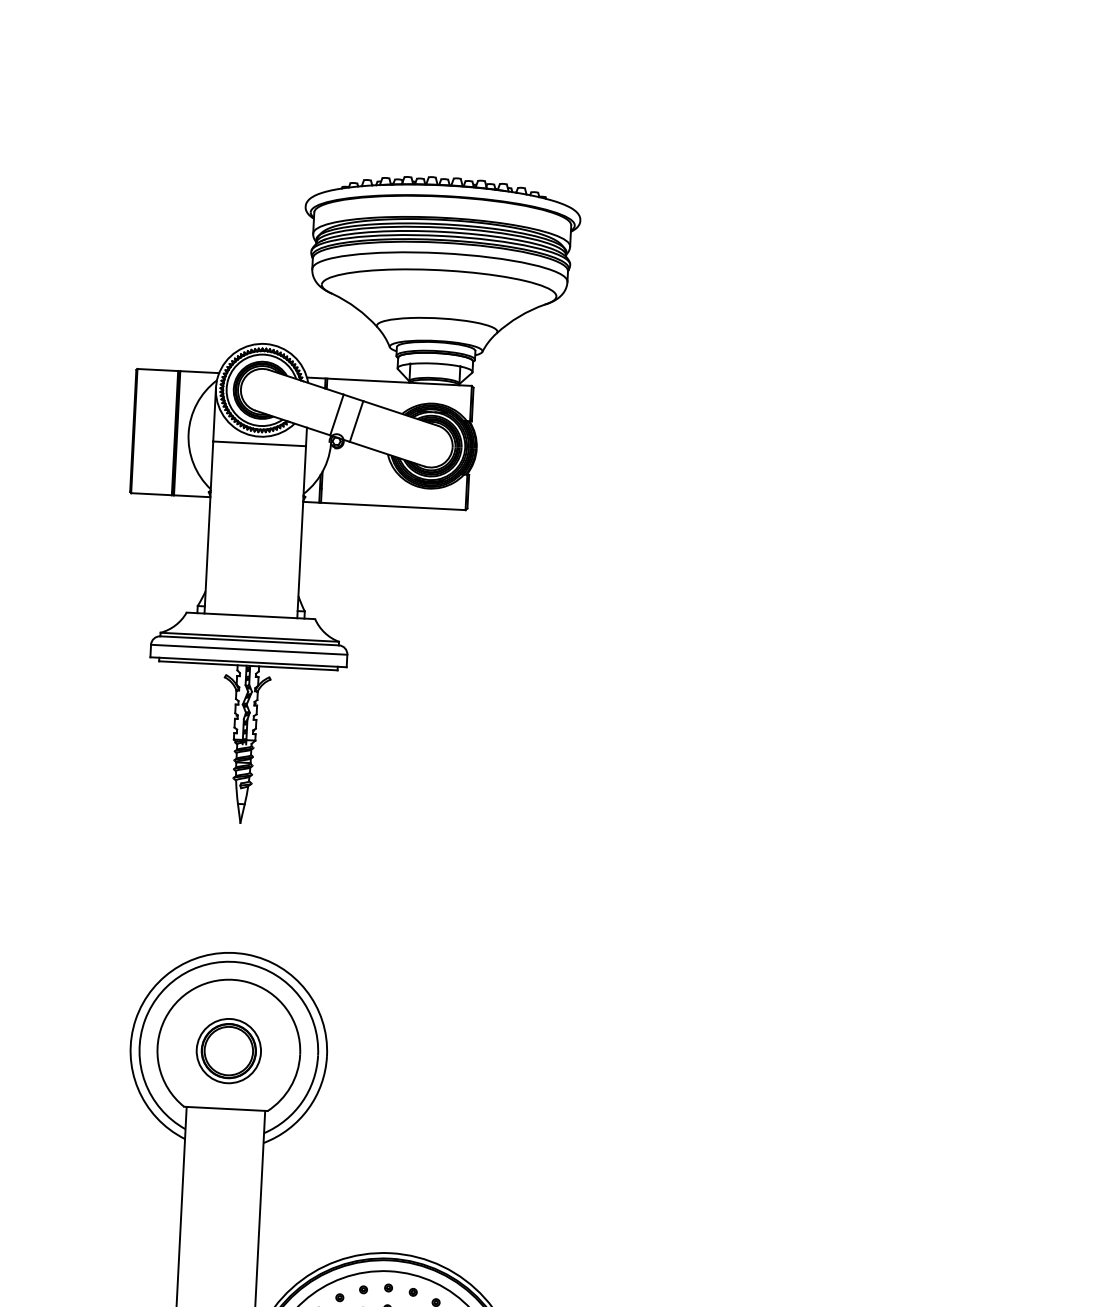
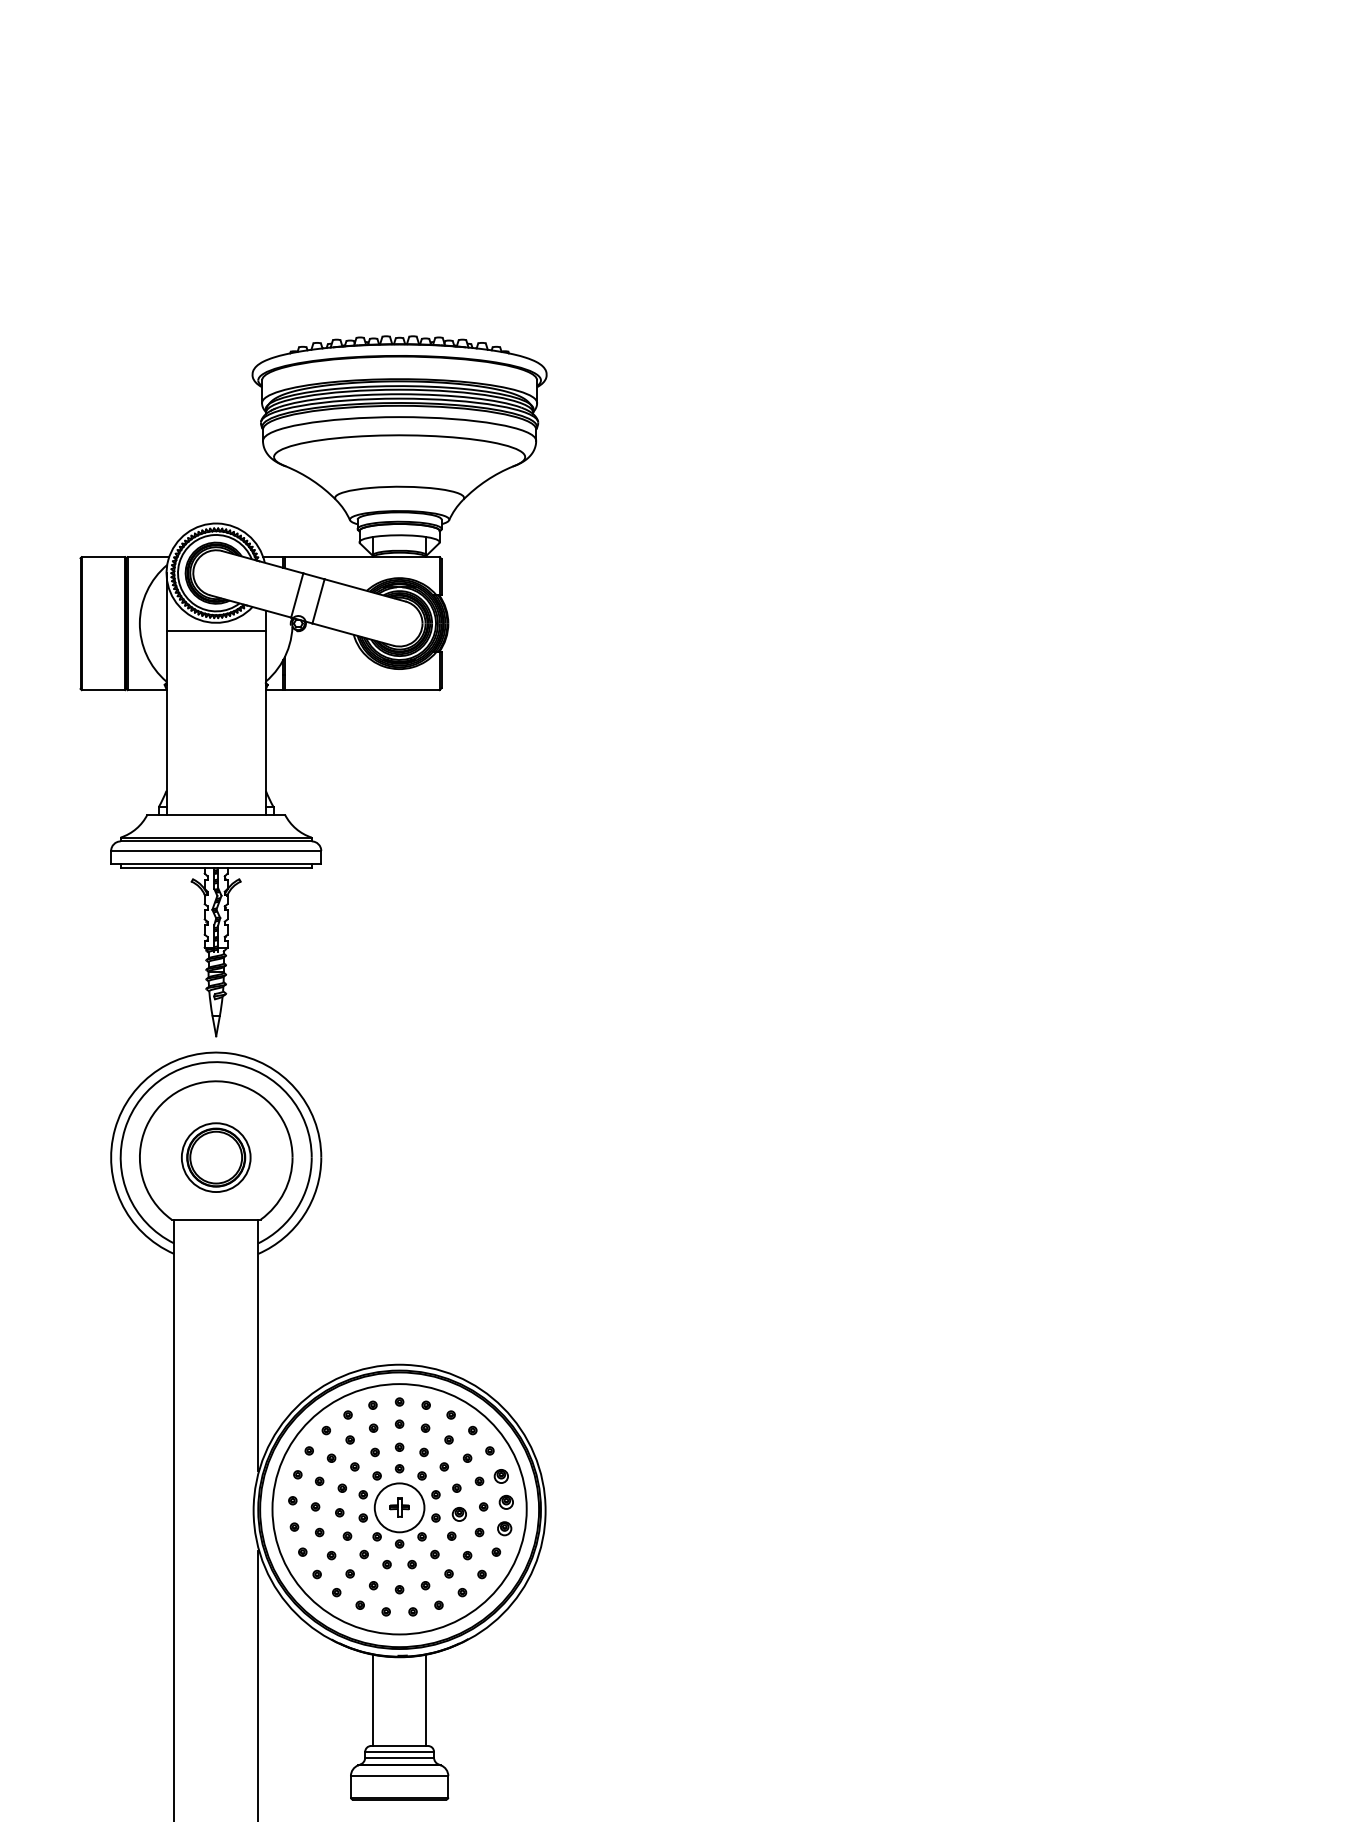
part: (347, 500) -> (313, 686), moved

